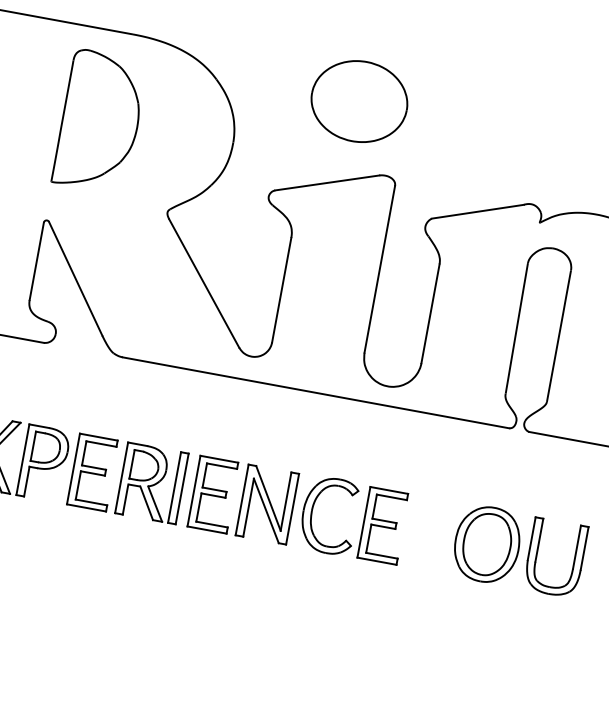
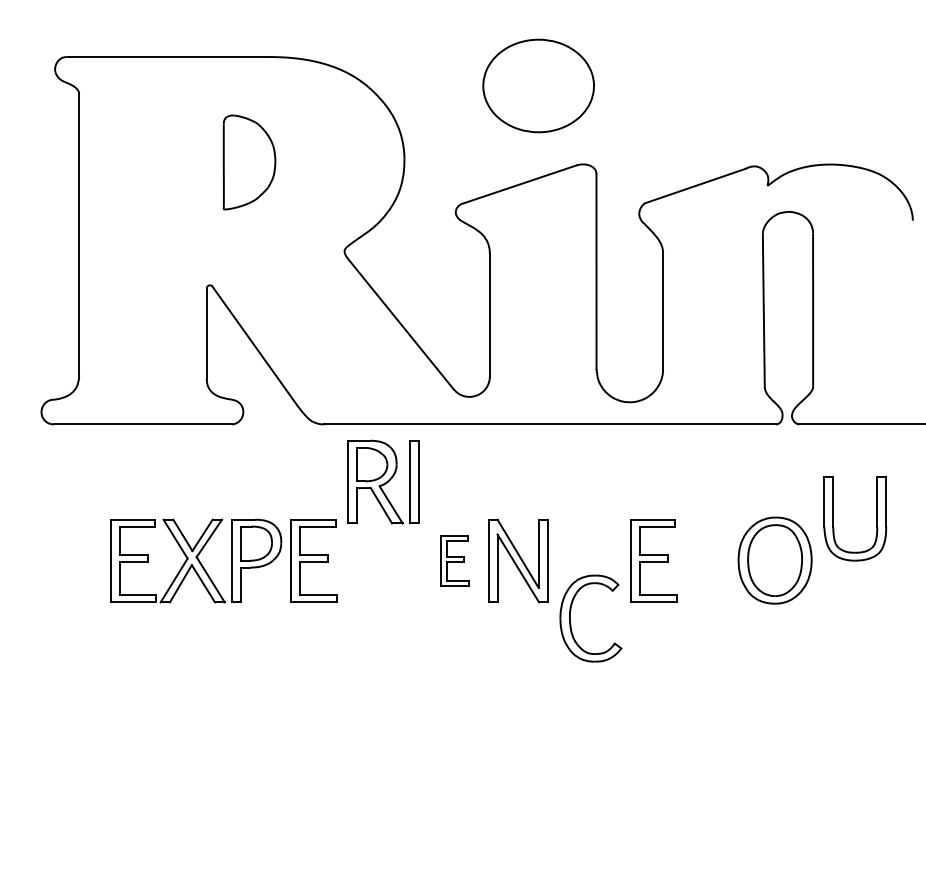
part: (100, 121) -> (249, 162), size x0.6
part: (152, 483) -> (383, 481), moved
part: (213, 494) -> (454, 560), size x0.6
part: (312, 516) -> (571, 623), moved
part: (573, 561) -> (876, 518), moved

